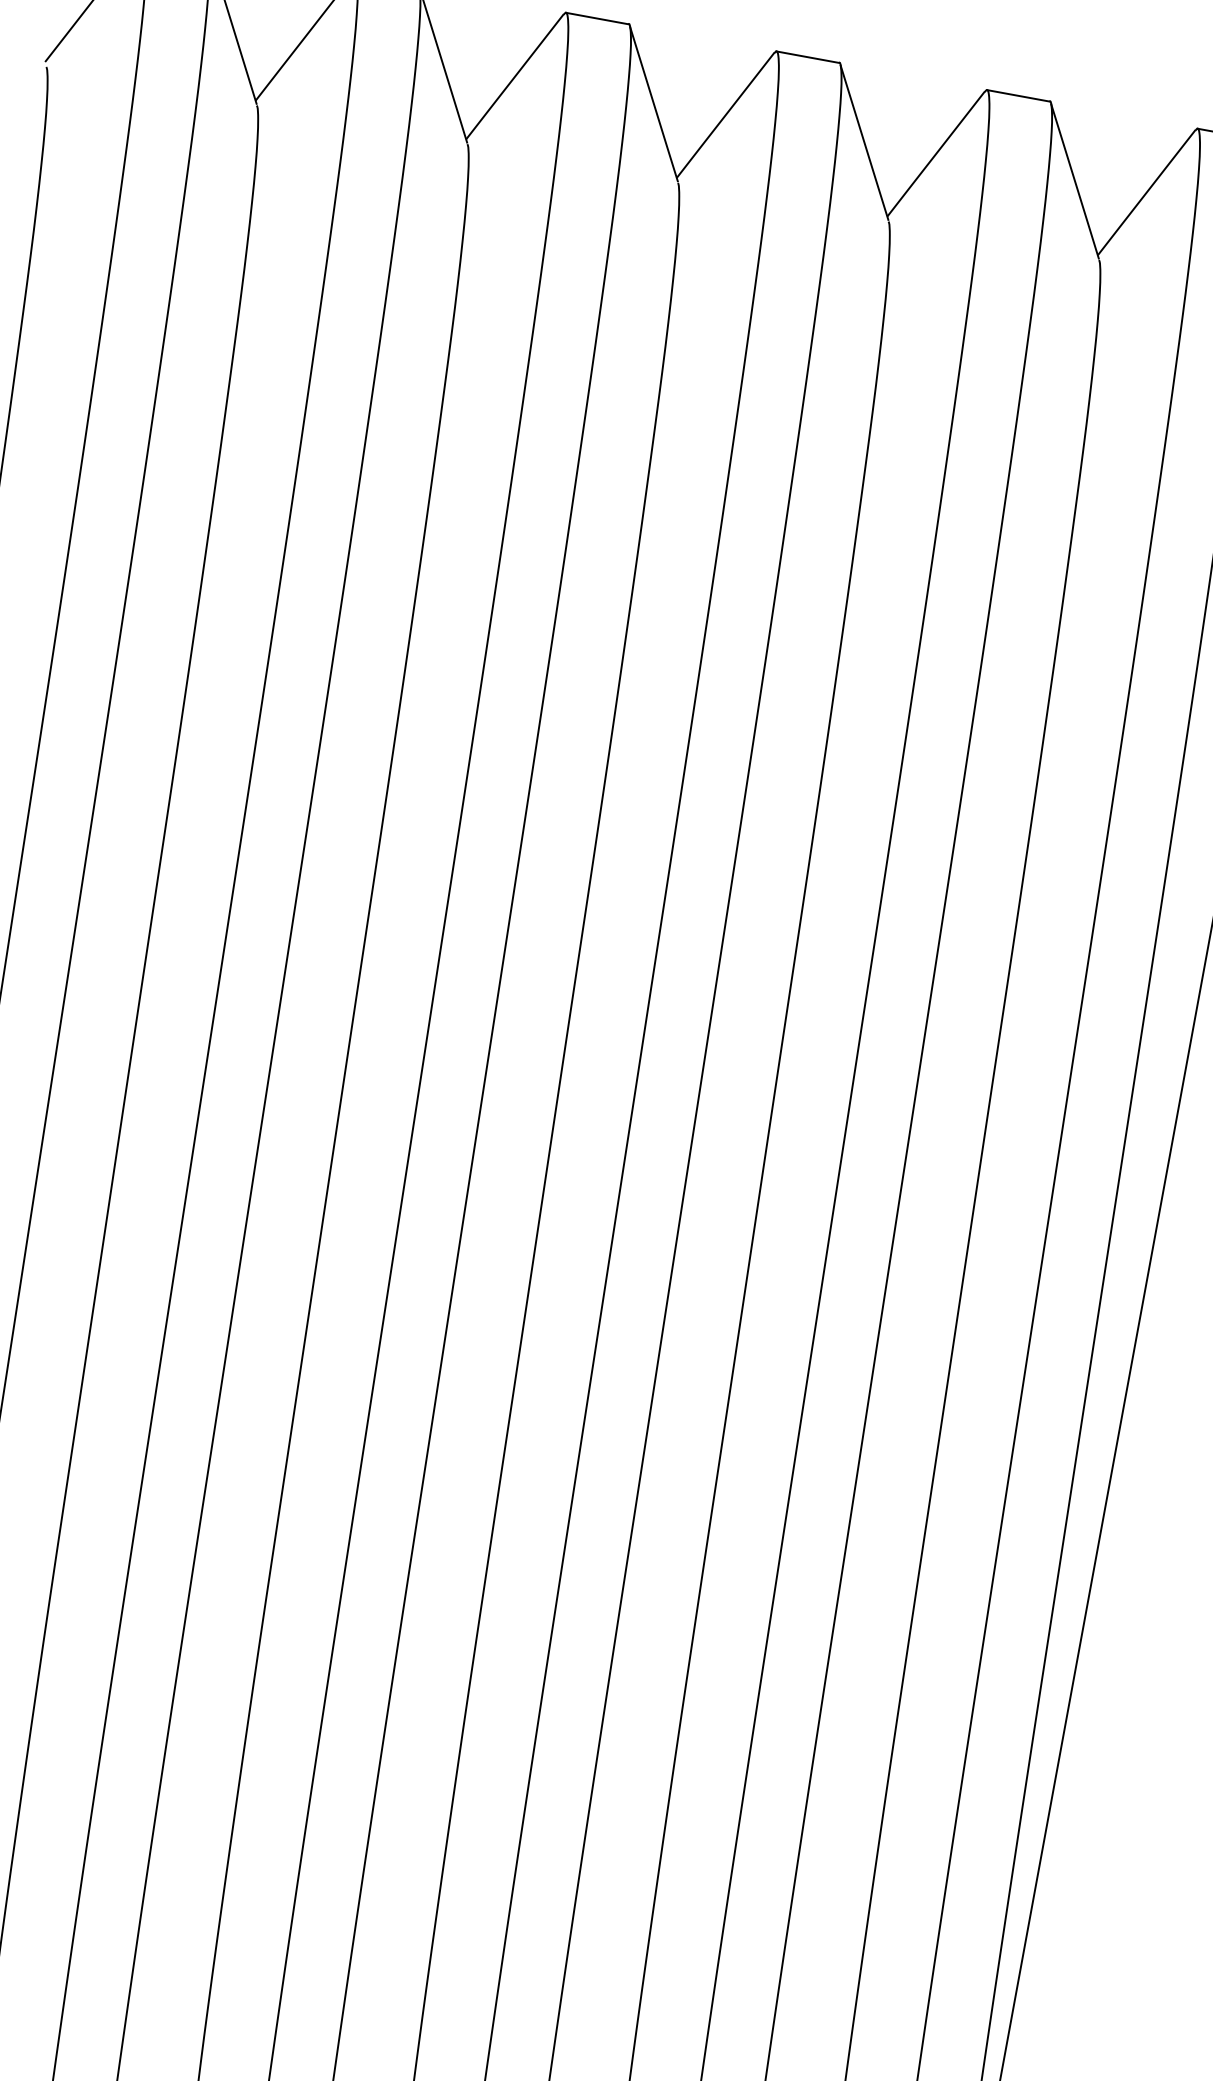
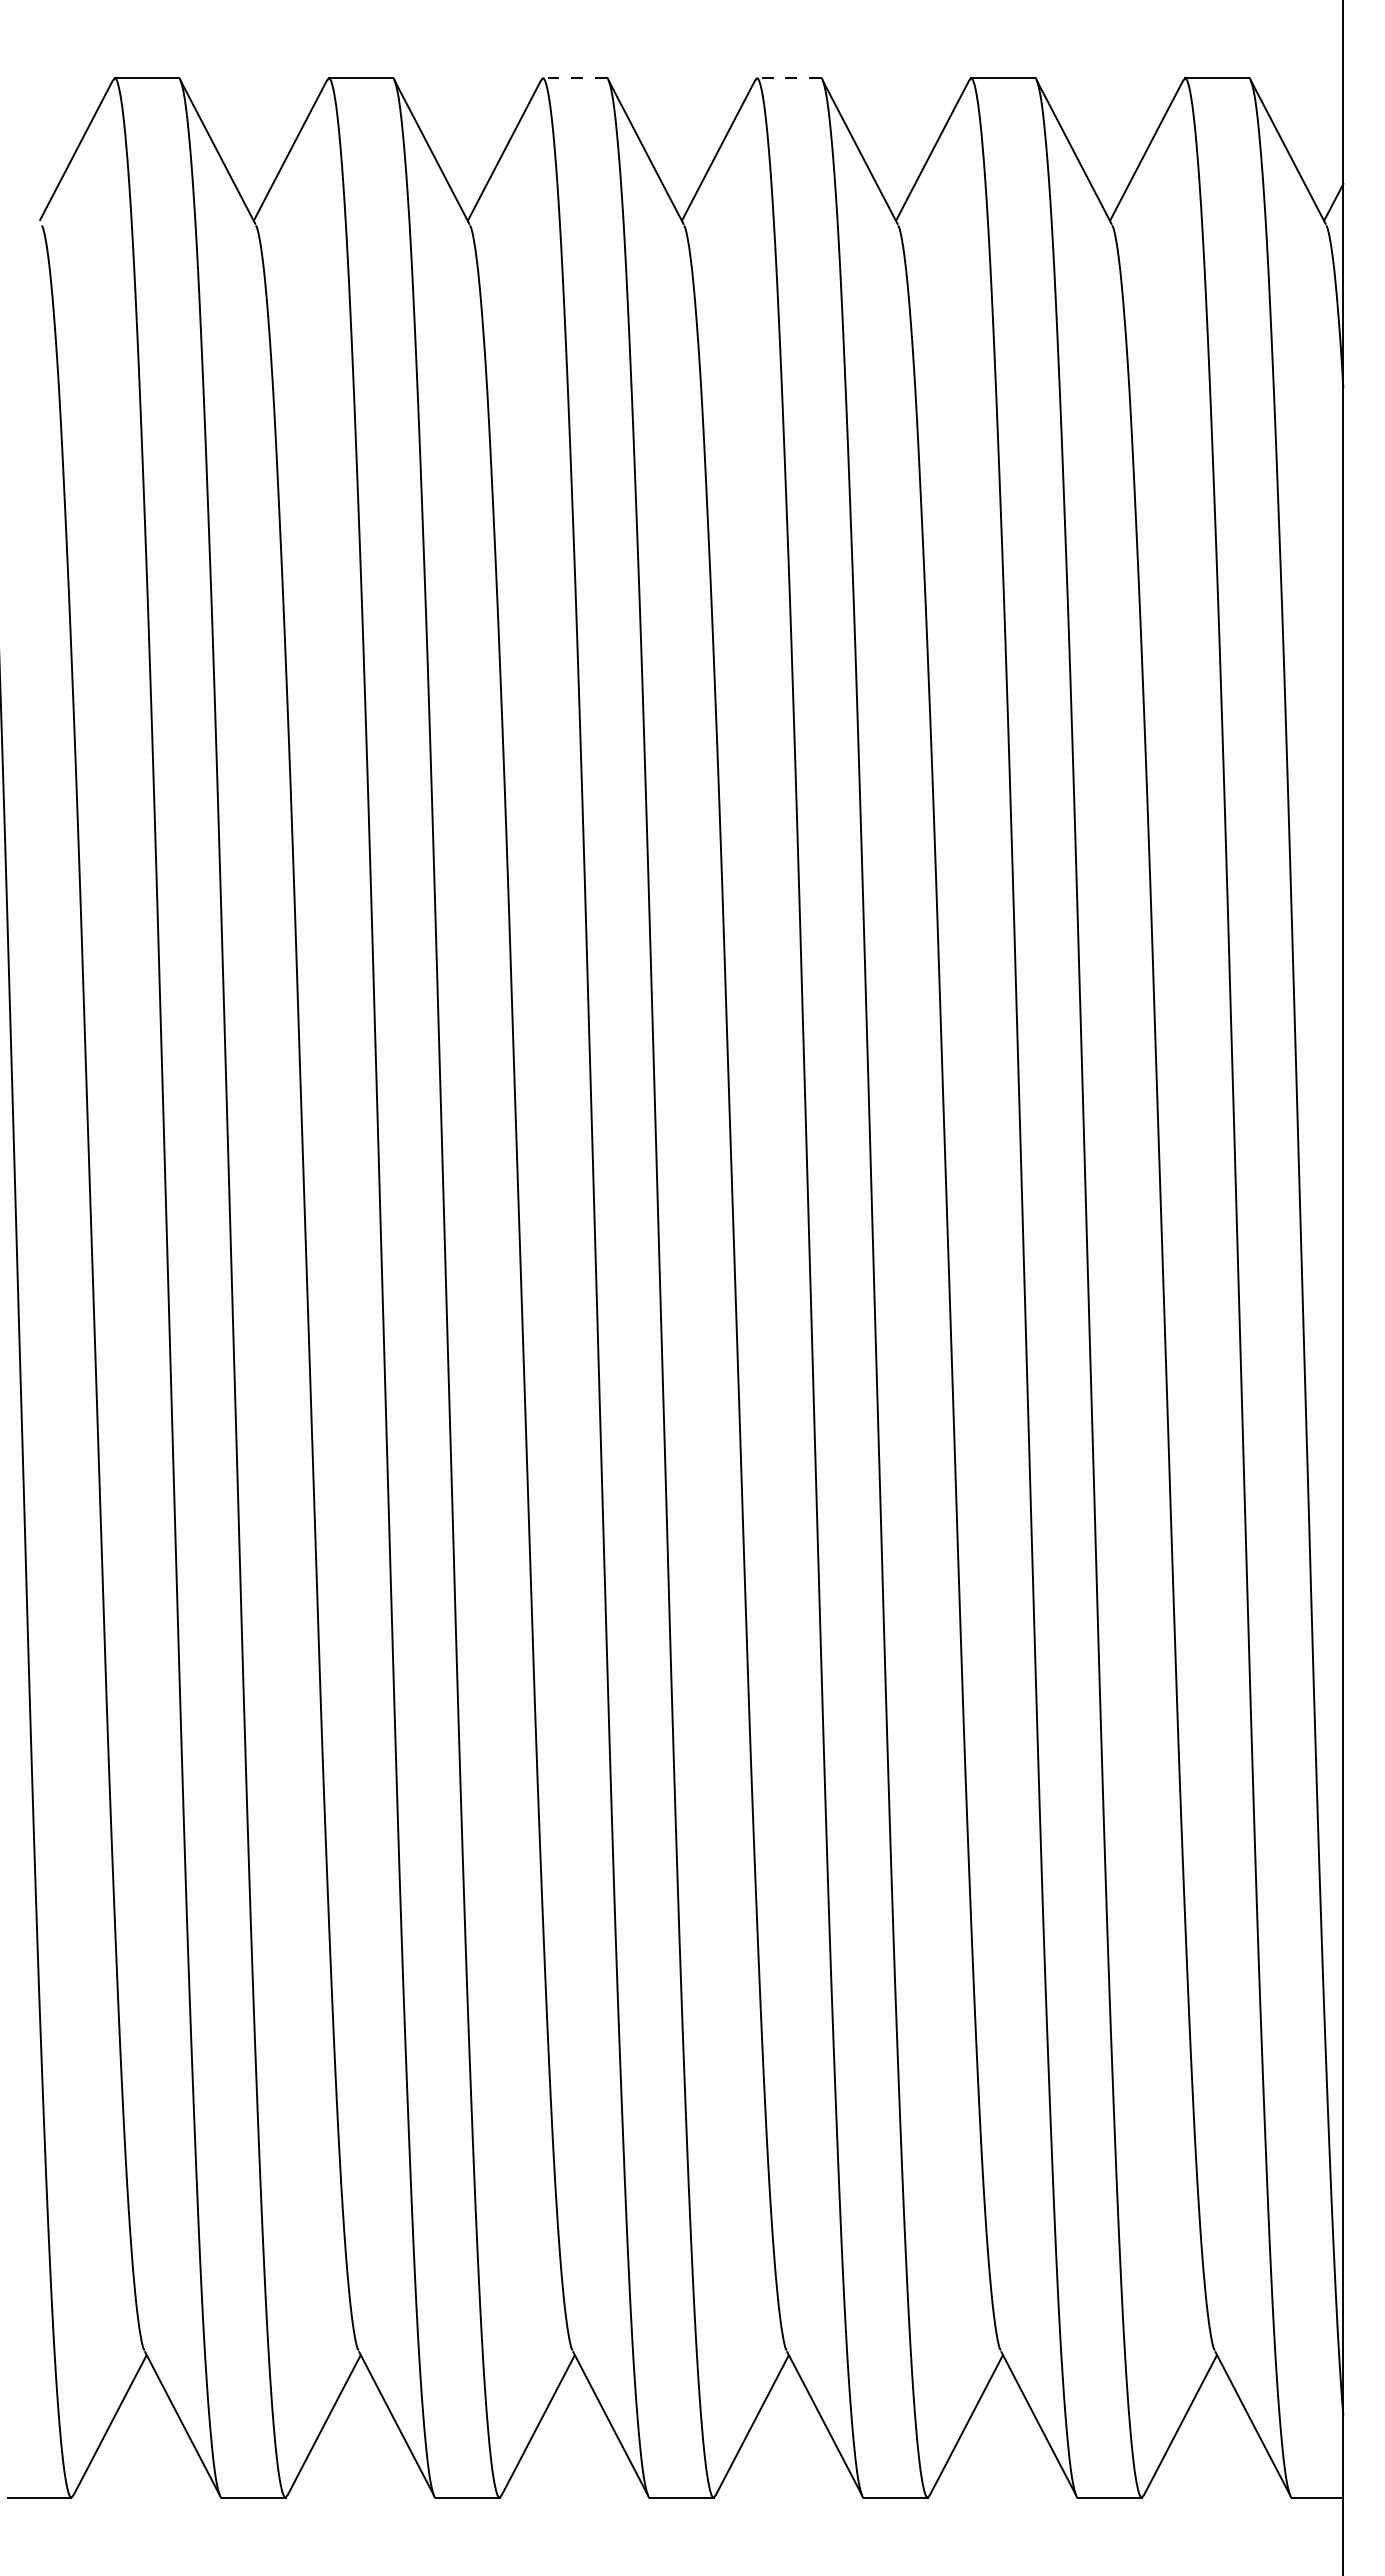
line: (596, 18) -> (574, 78), solid -> dashed
line: (807, 57) -> (788, 78), solid -> dashed

